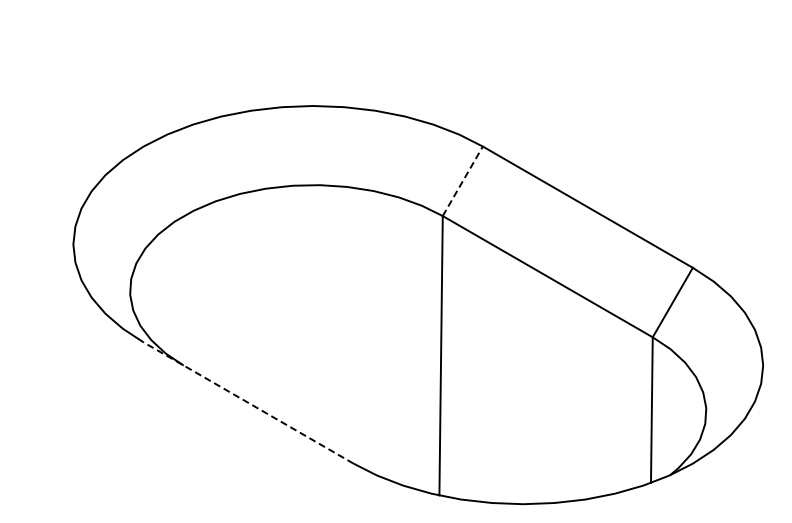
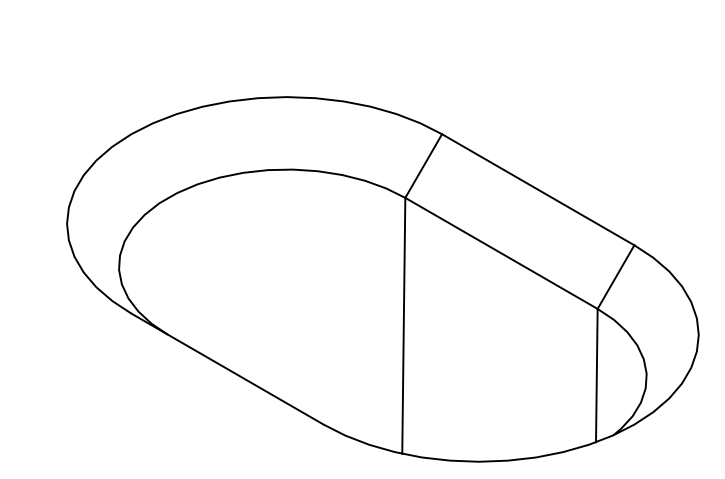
line: (463, 180) -> (424, 165), dashed -> solid
line: (248, 402) -> (227, 368), dashed -> solid

